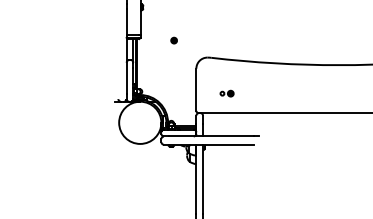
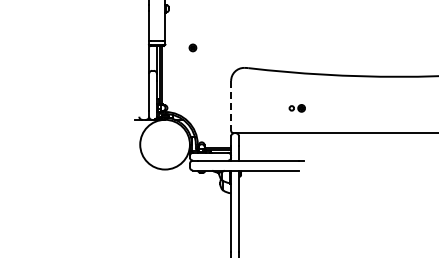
part: (173, 40) -> (192, 47), moved
line: (196, 89) -> (231, 105), solid -> dashed
part: (226, 93) -> (296, 108), moved

